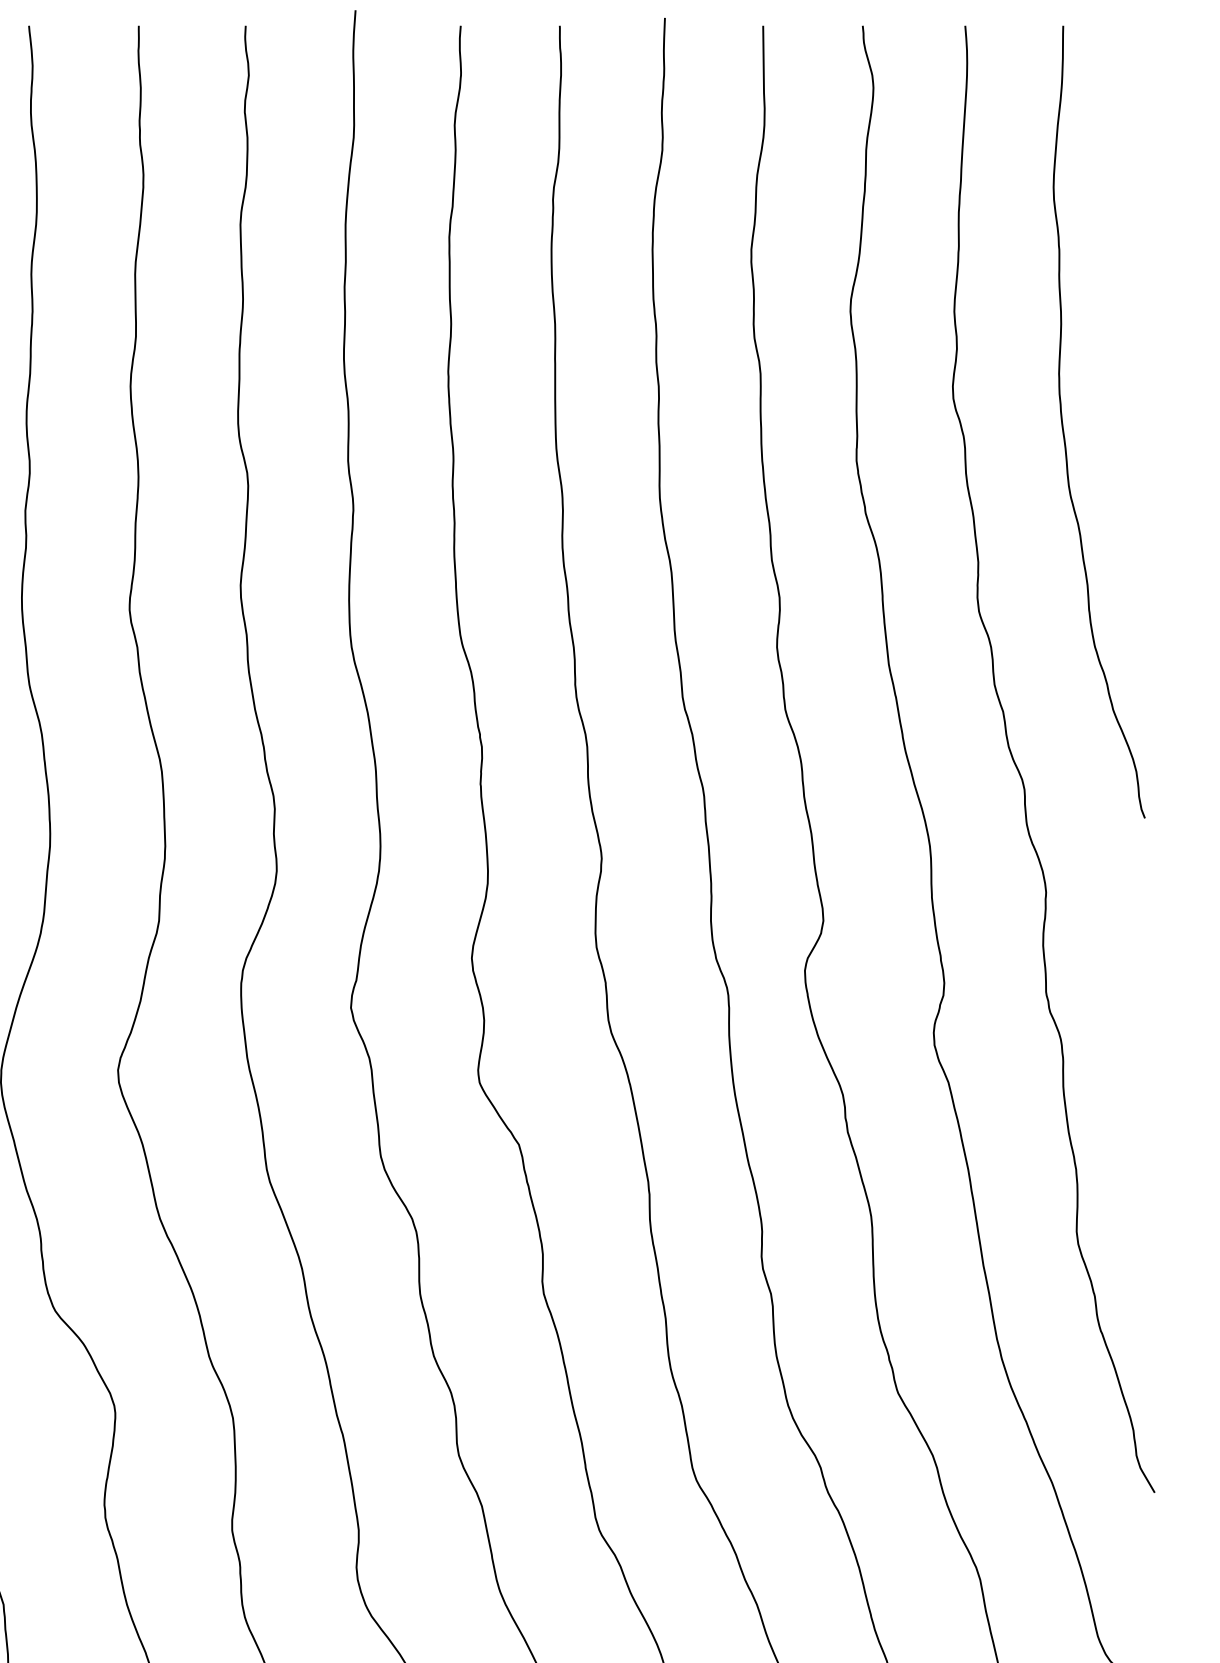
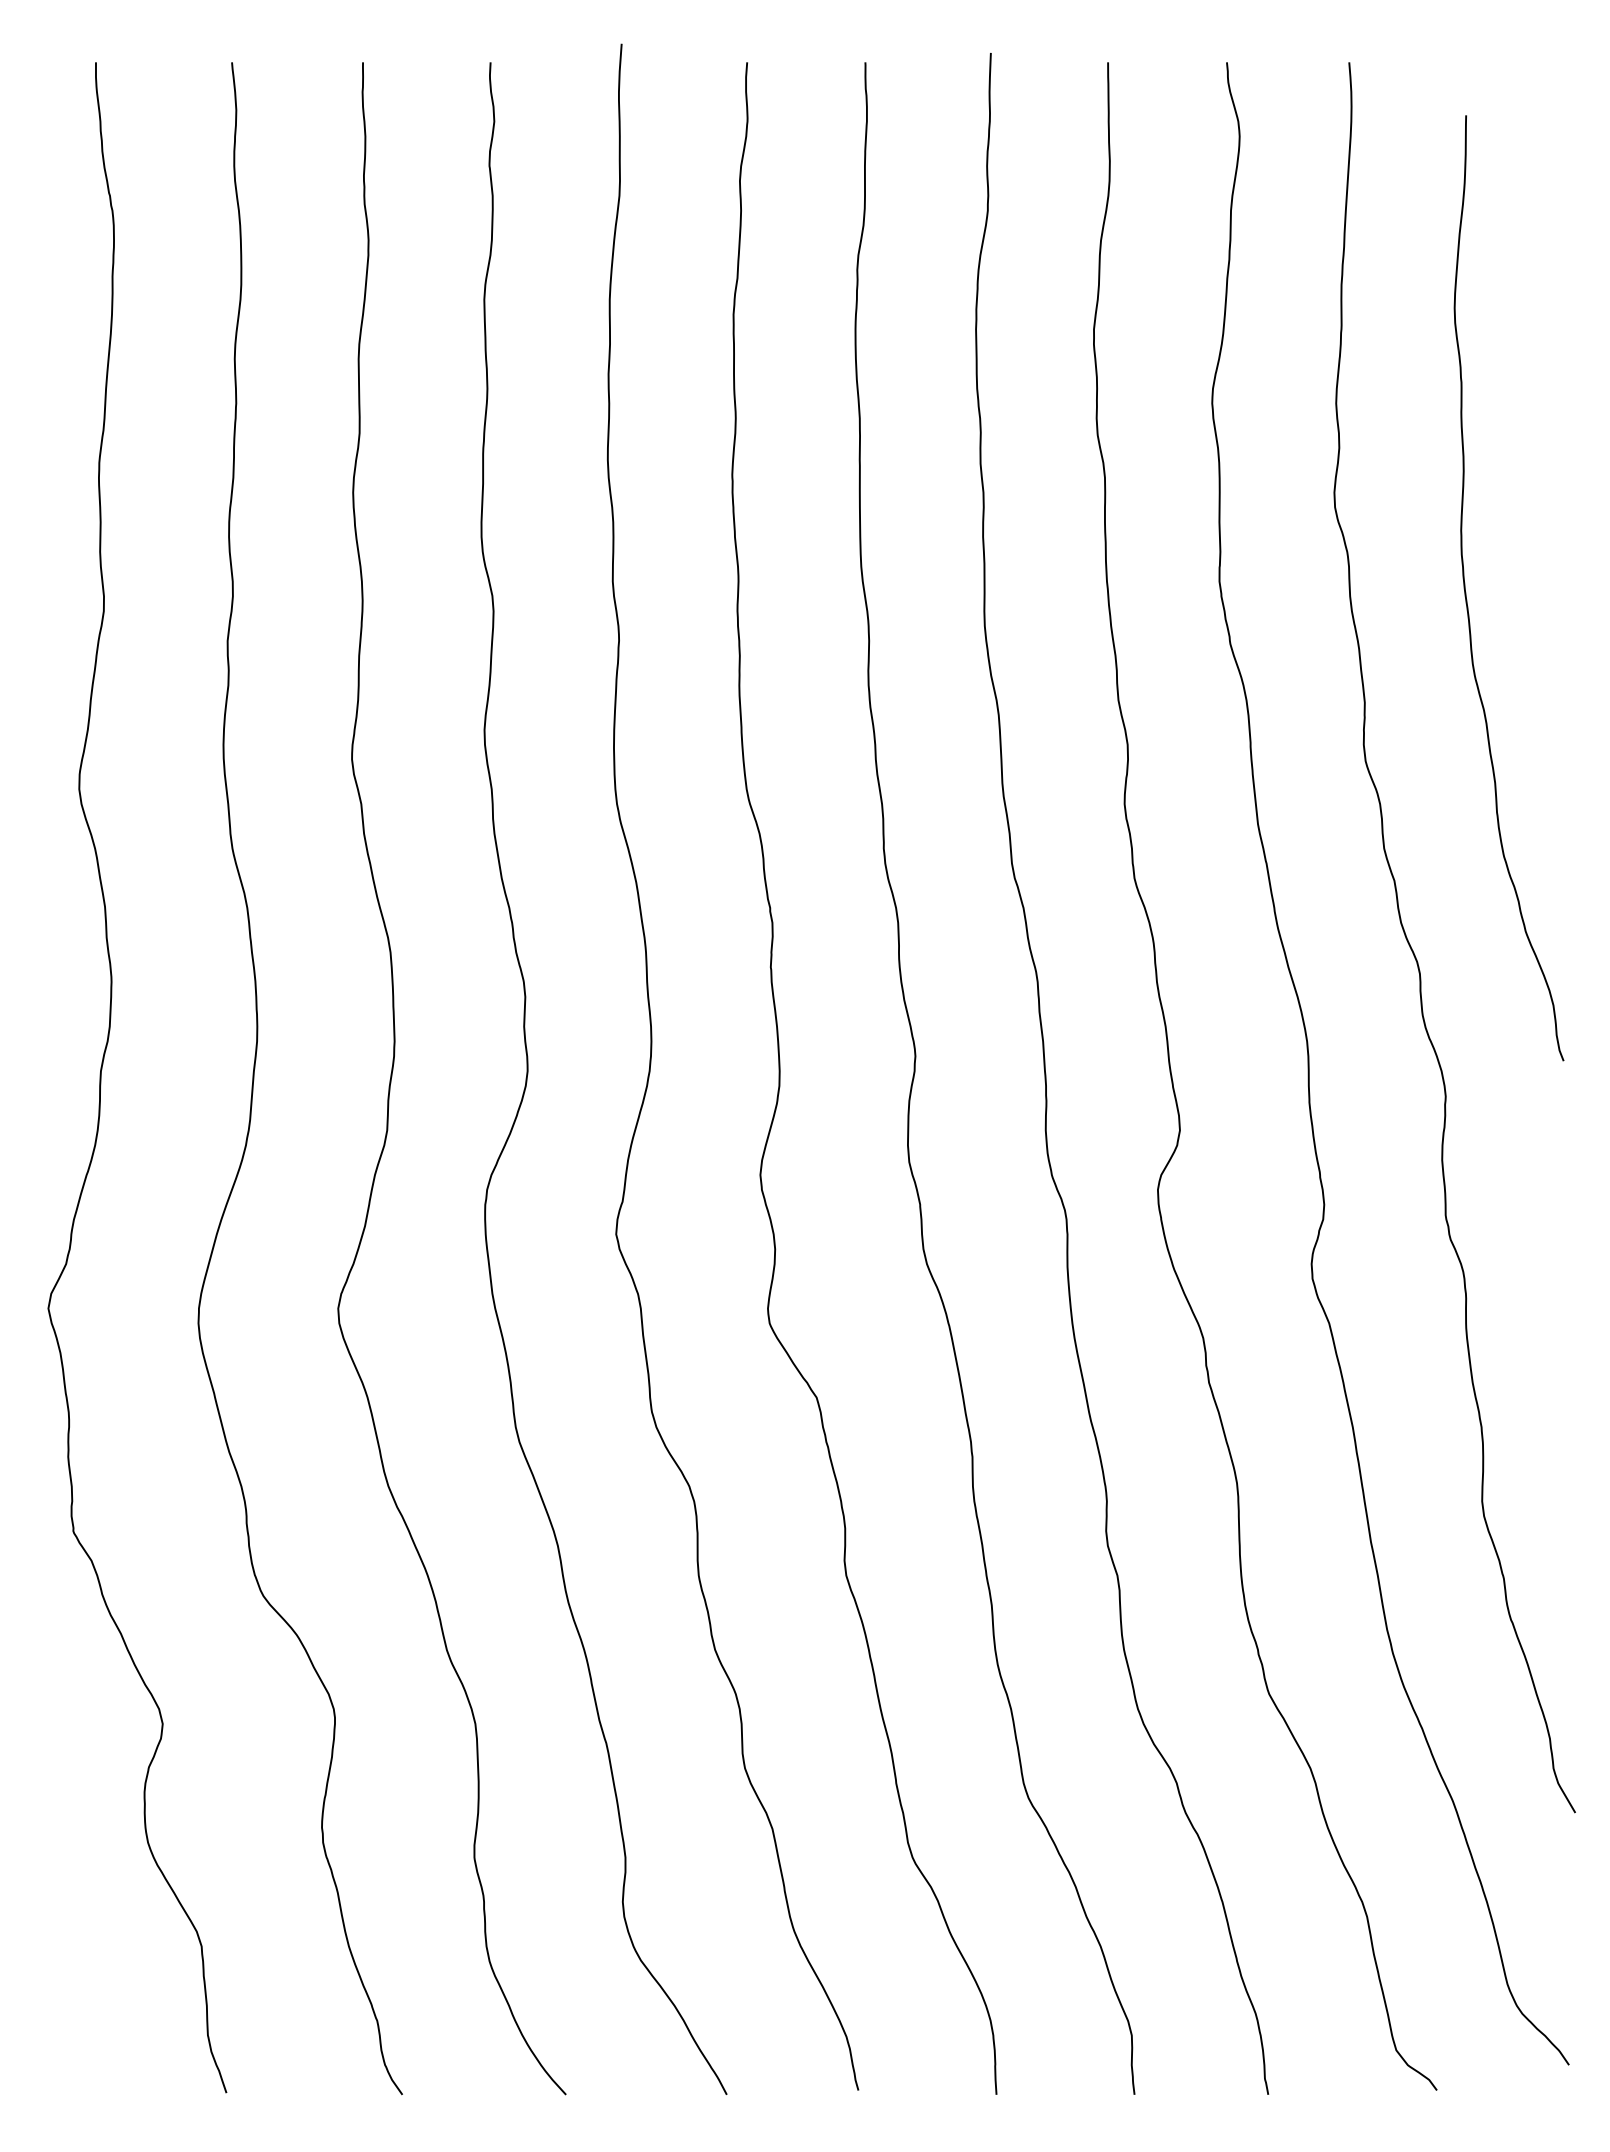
curve: (1063, 425) -> (1466, 592), moved

